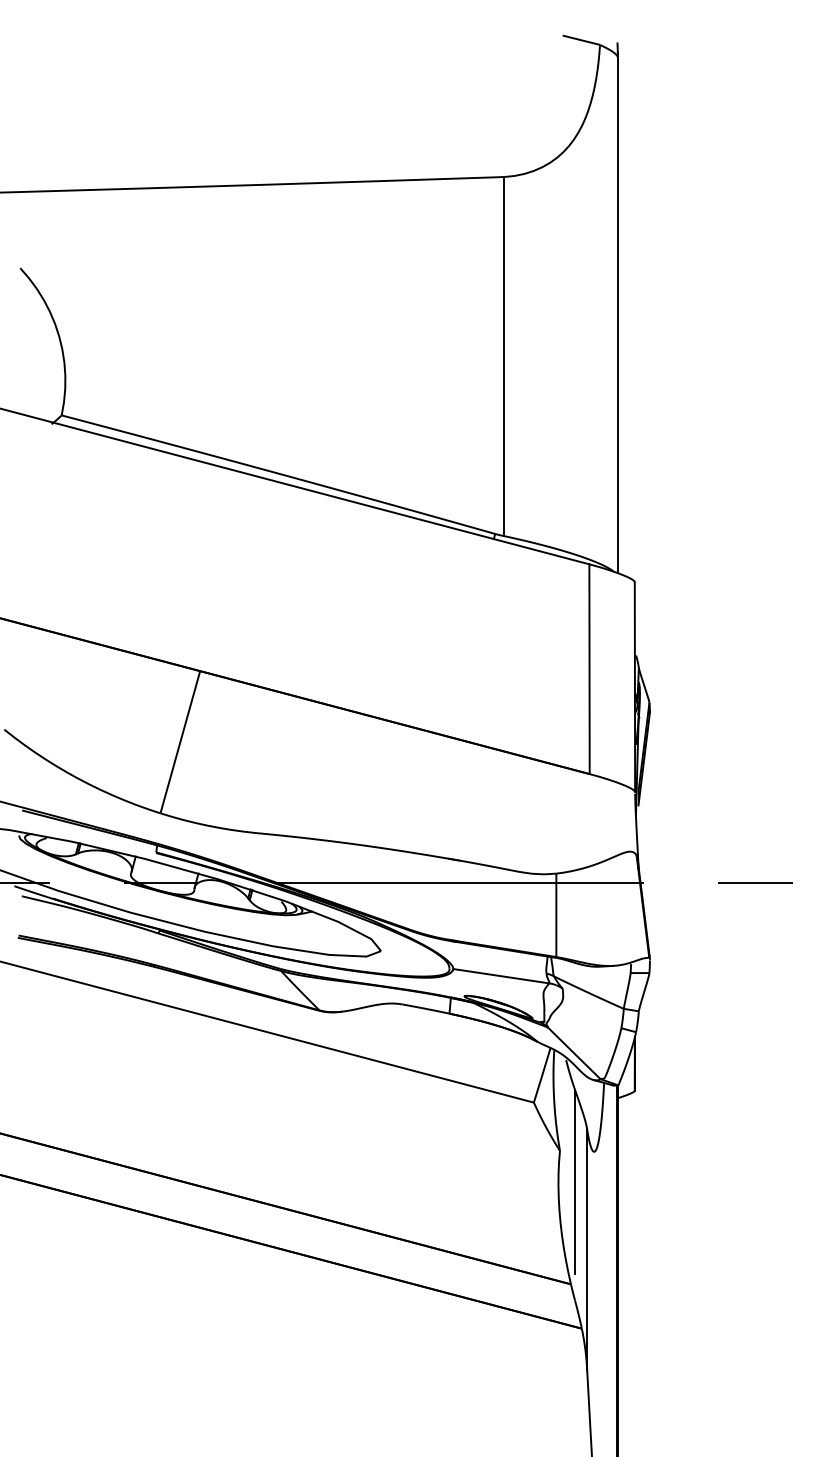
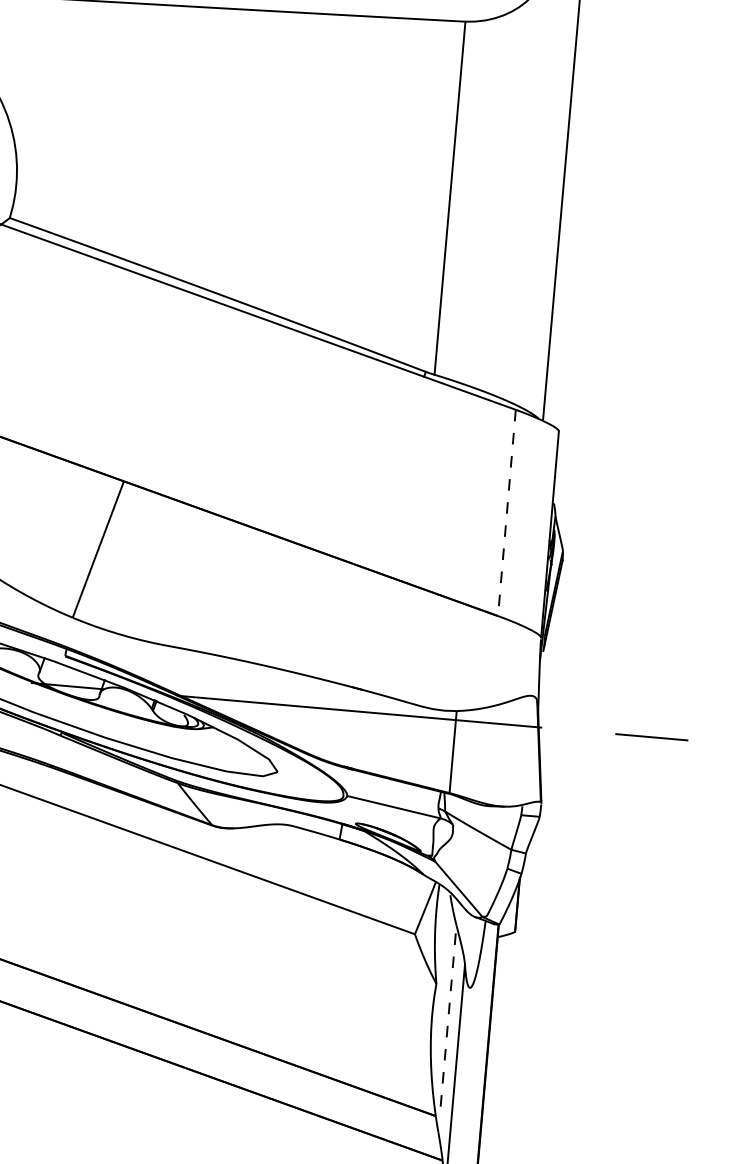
line: (589, 669) -> (506, 513), solid -> dashed
line: (575, 1181) -> (449, 1015), solid -> dashed

